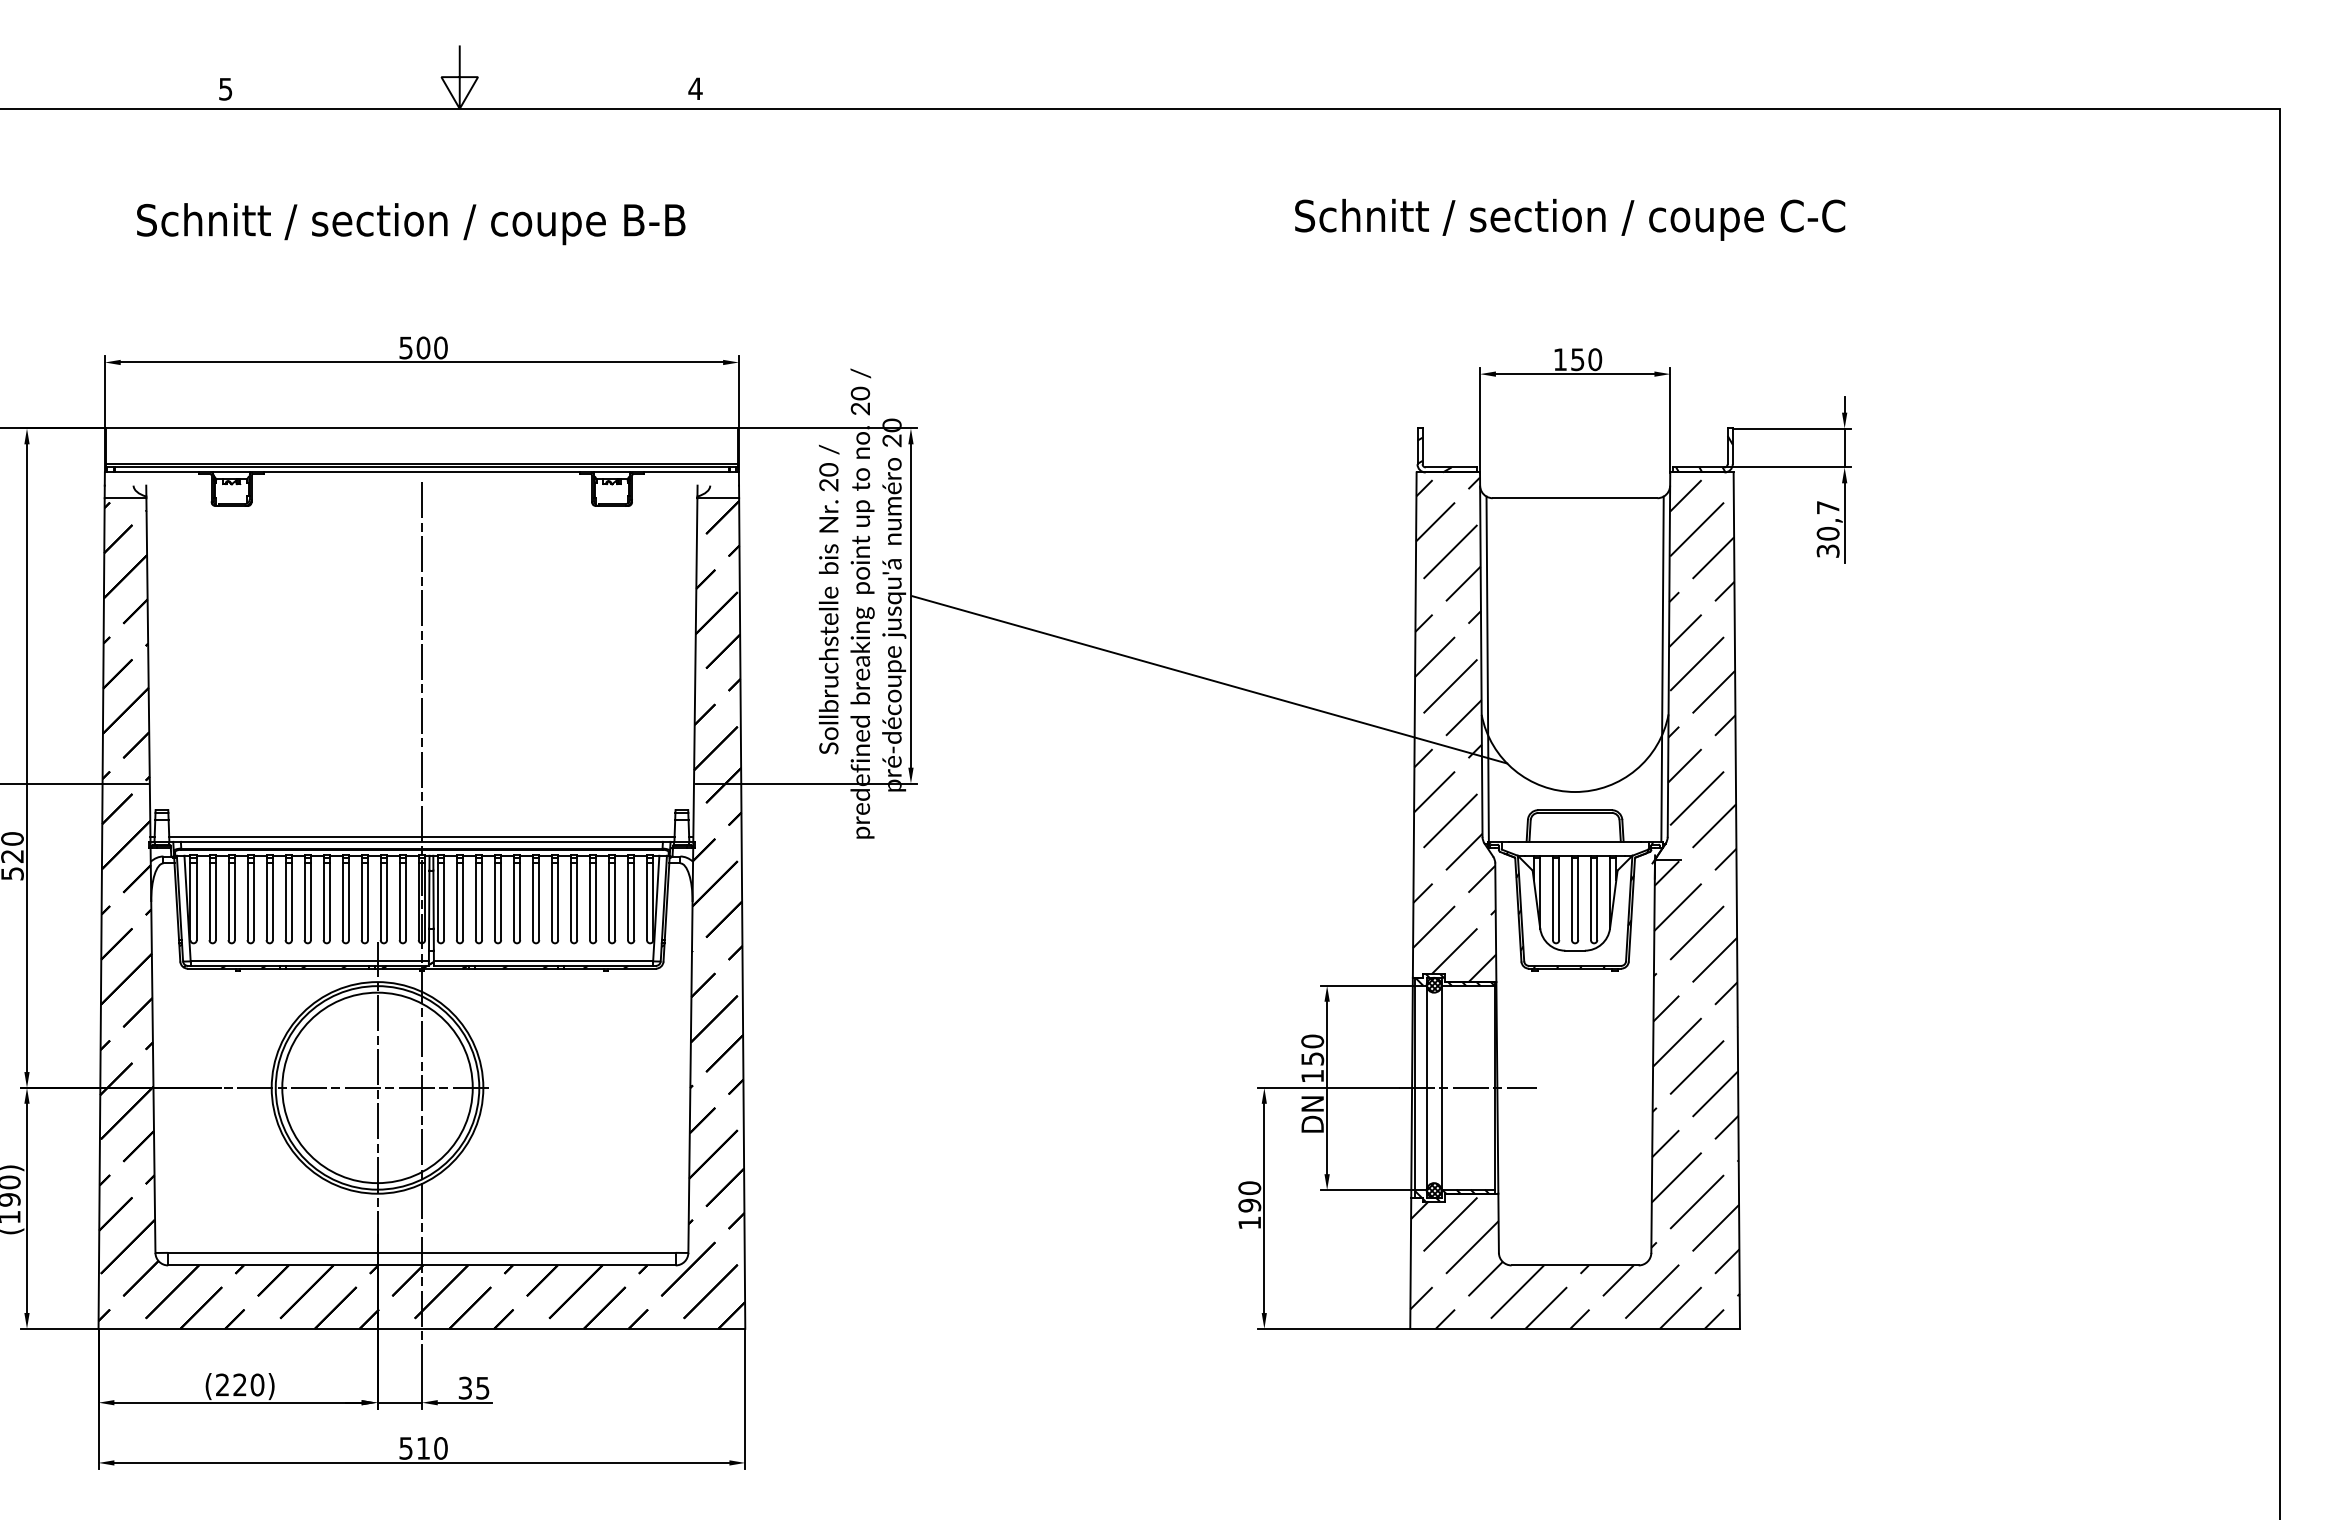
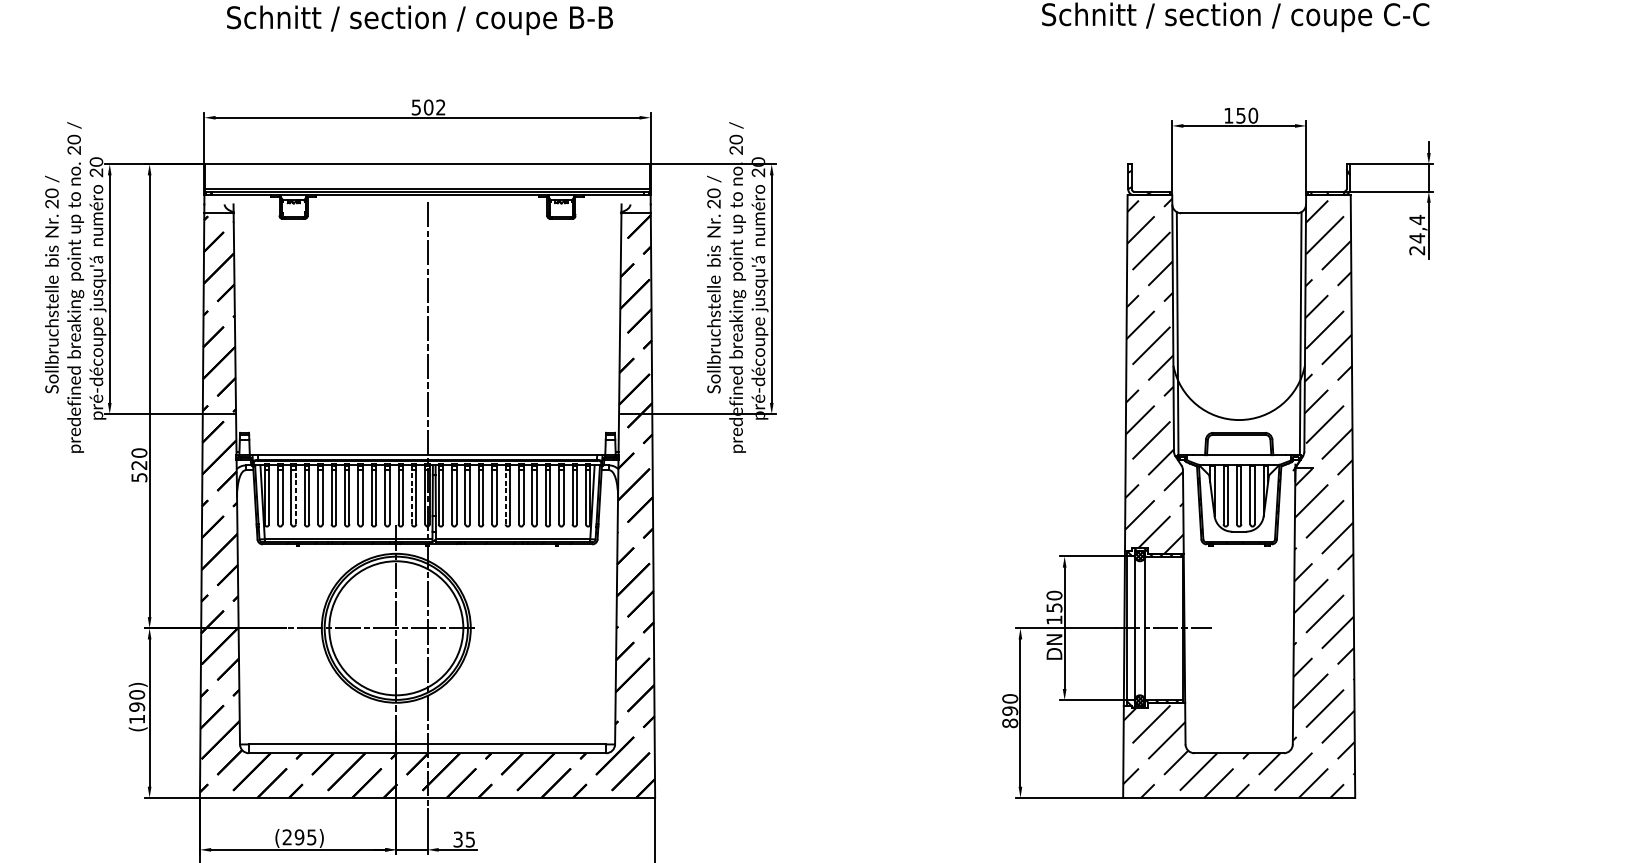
text: (440, 347) -> (440, 107), 500 -> 502
text: (1827, 528) -> (1416, 234), 30,7 -> 24,4
line: (1209, 679) -> (981, 340), removed
line: (421, 836) -> (427, 451), removed
line: (399, 897) -> (411, 494), solid -> dashed
line: (532, 897) -> (505, 494), solid -> dashed
line: (234, 898) -> (295, 494), solid -> dashed
text: (1249, 1222) -> (1010, 723), 190 -> 890
text: (248, 1384) -> (305, 837), (220) -> (295)

